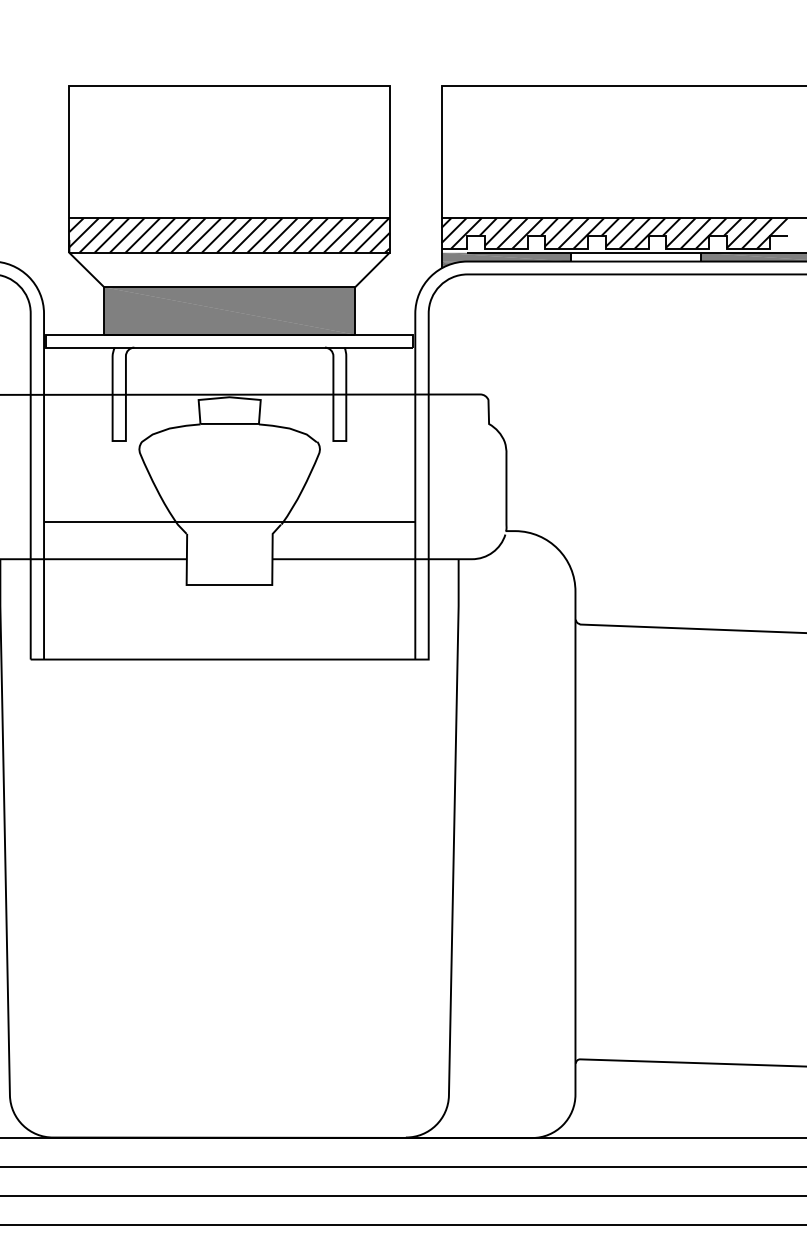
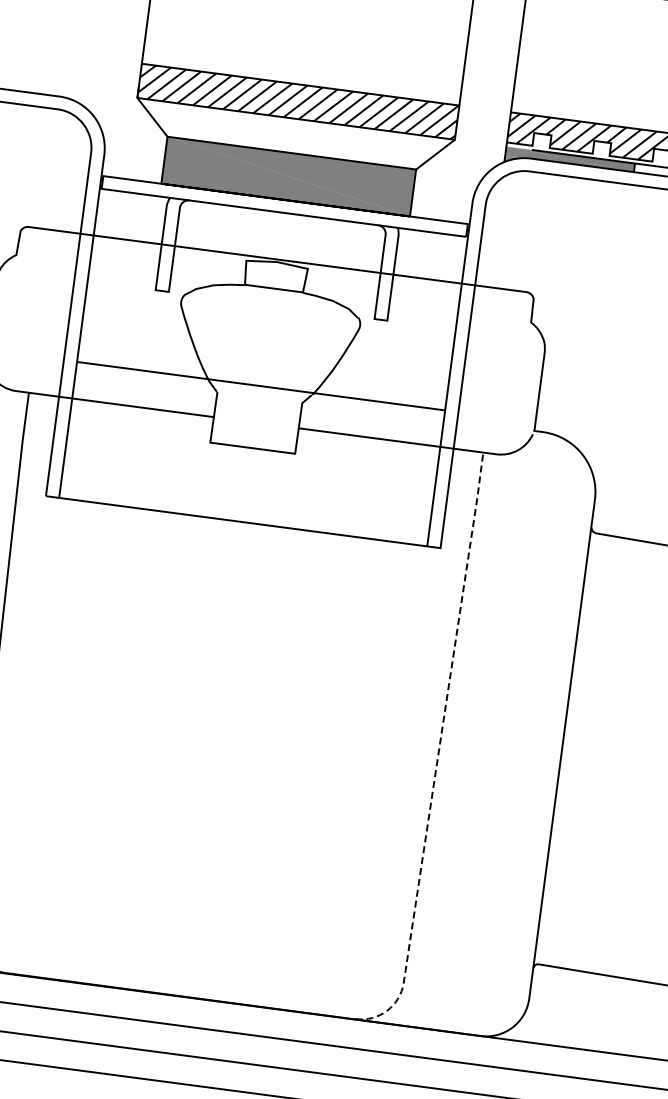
line: (453, 874) -> (437, 764), solid -> dashed

